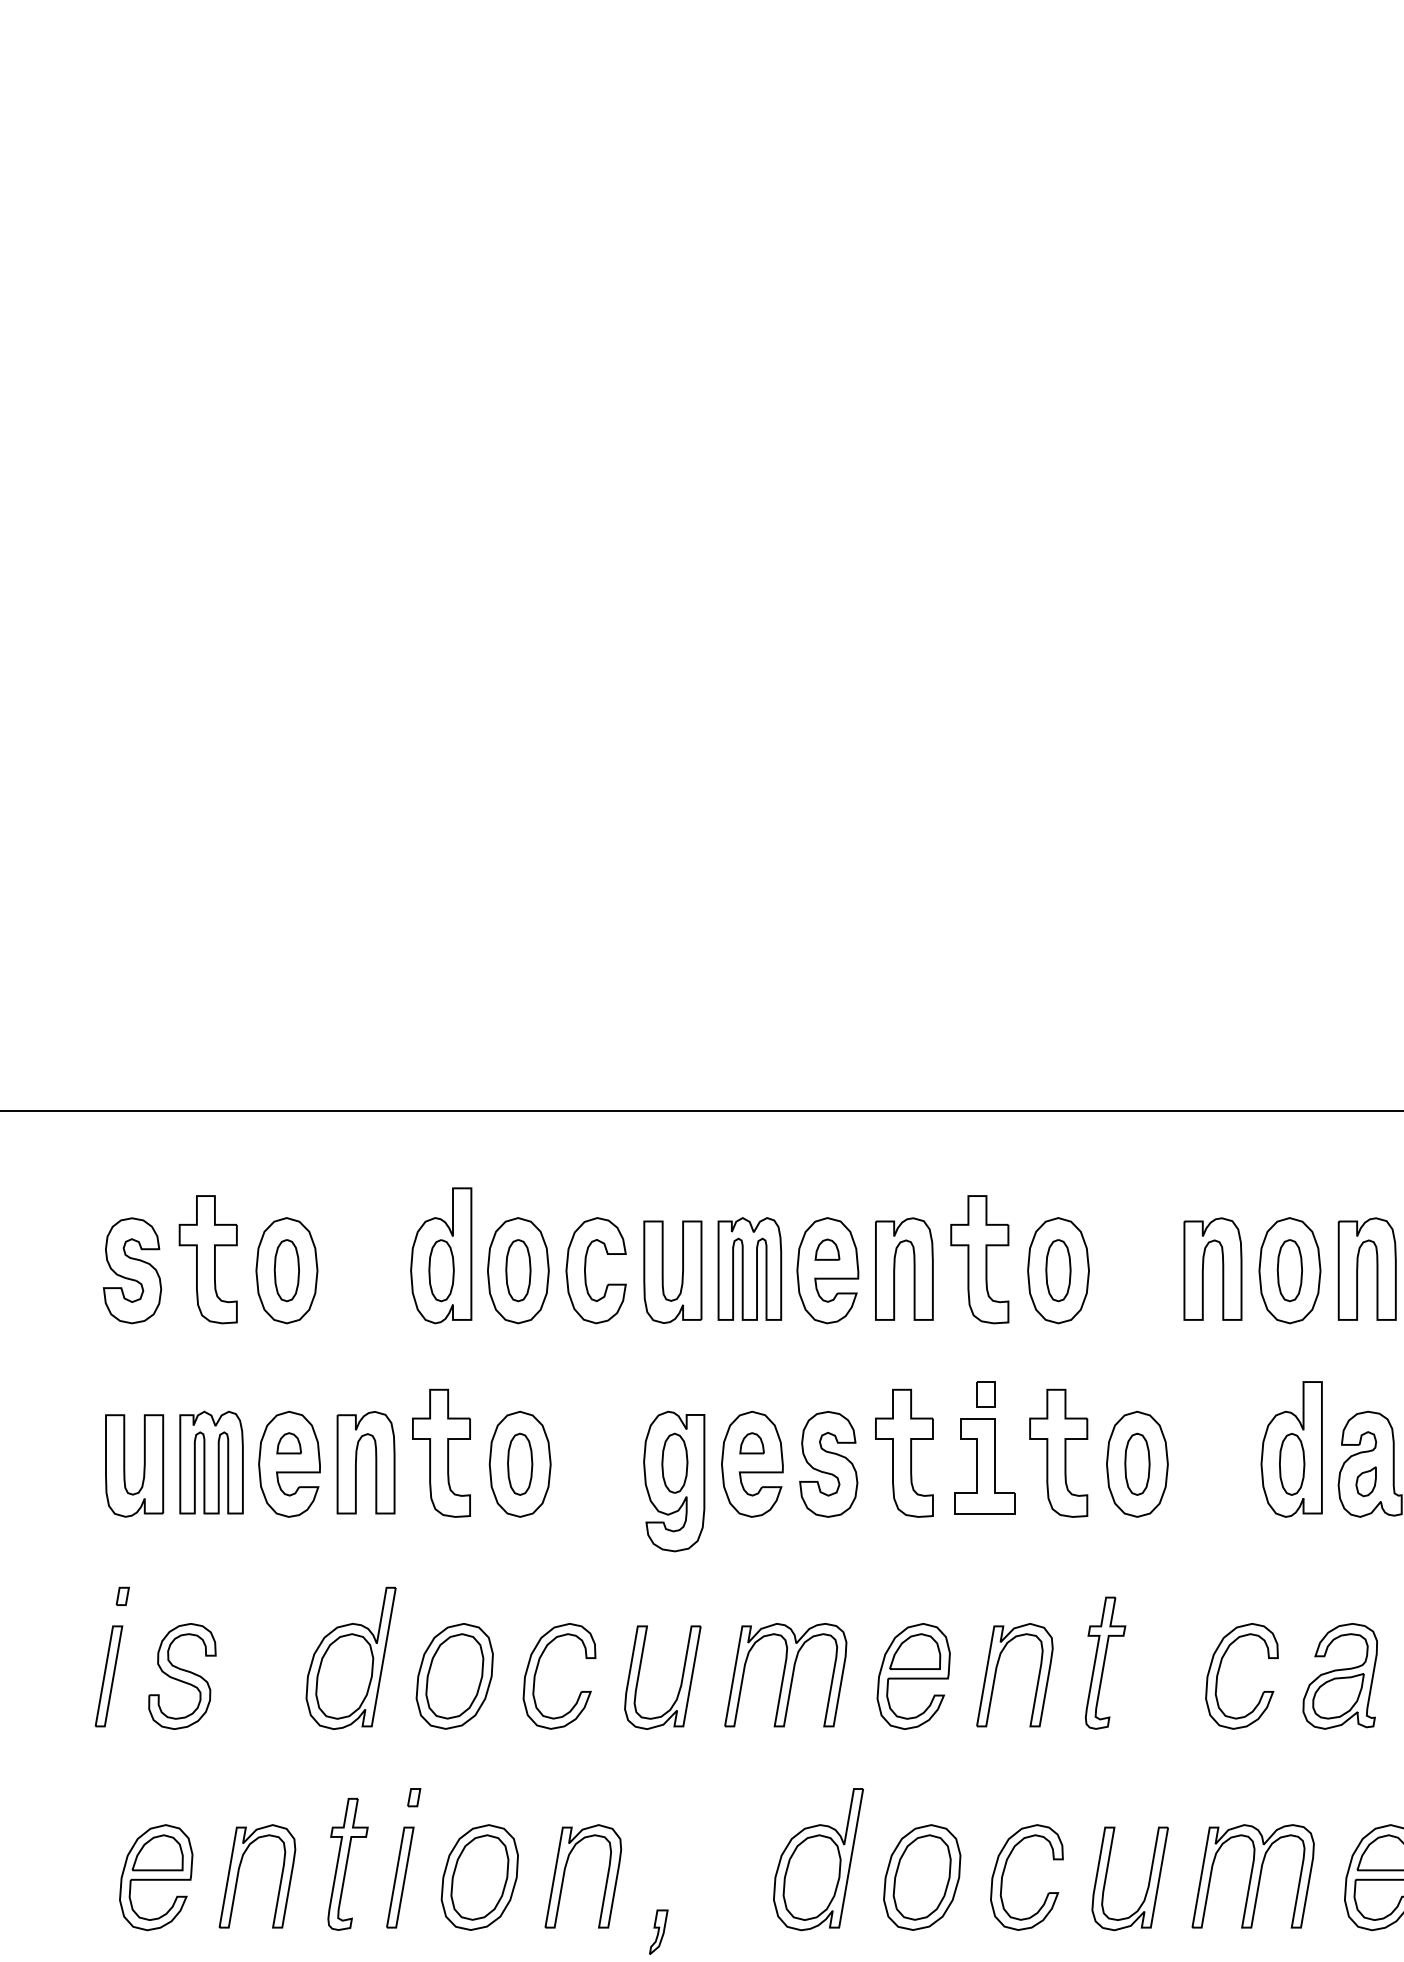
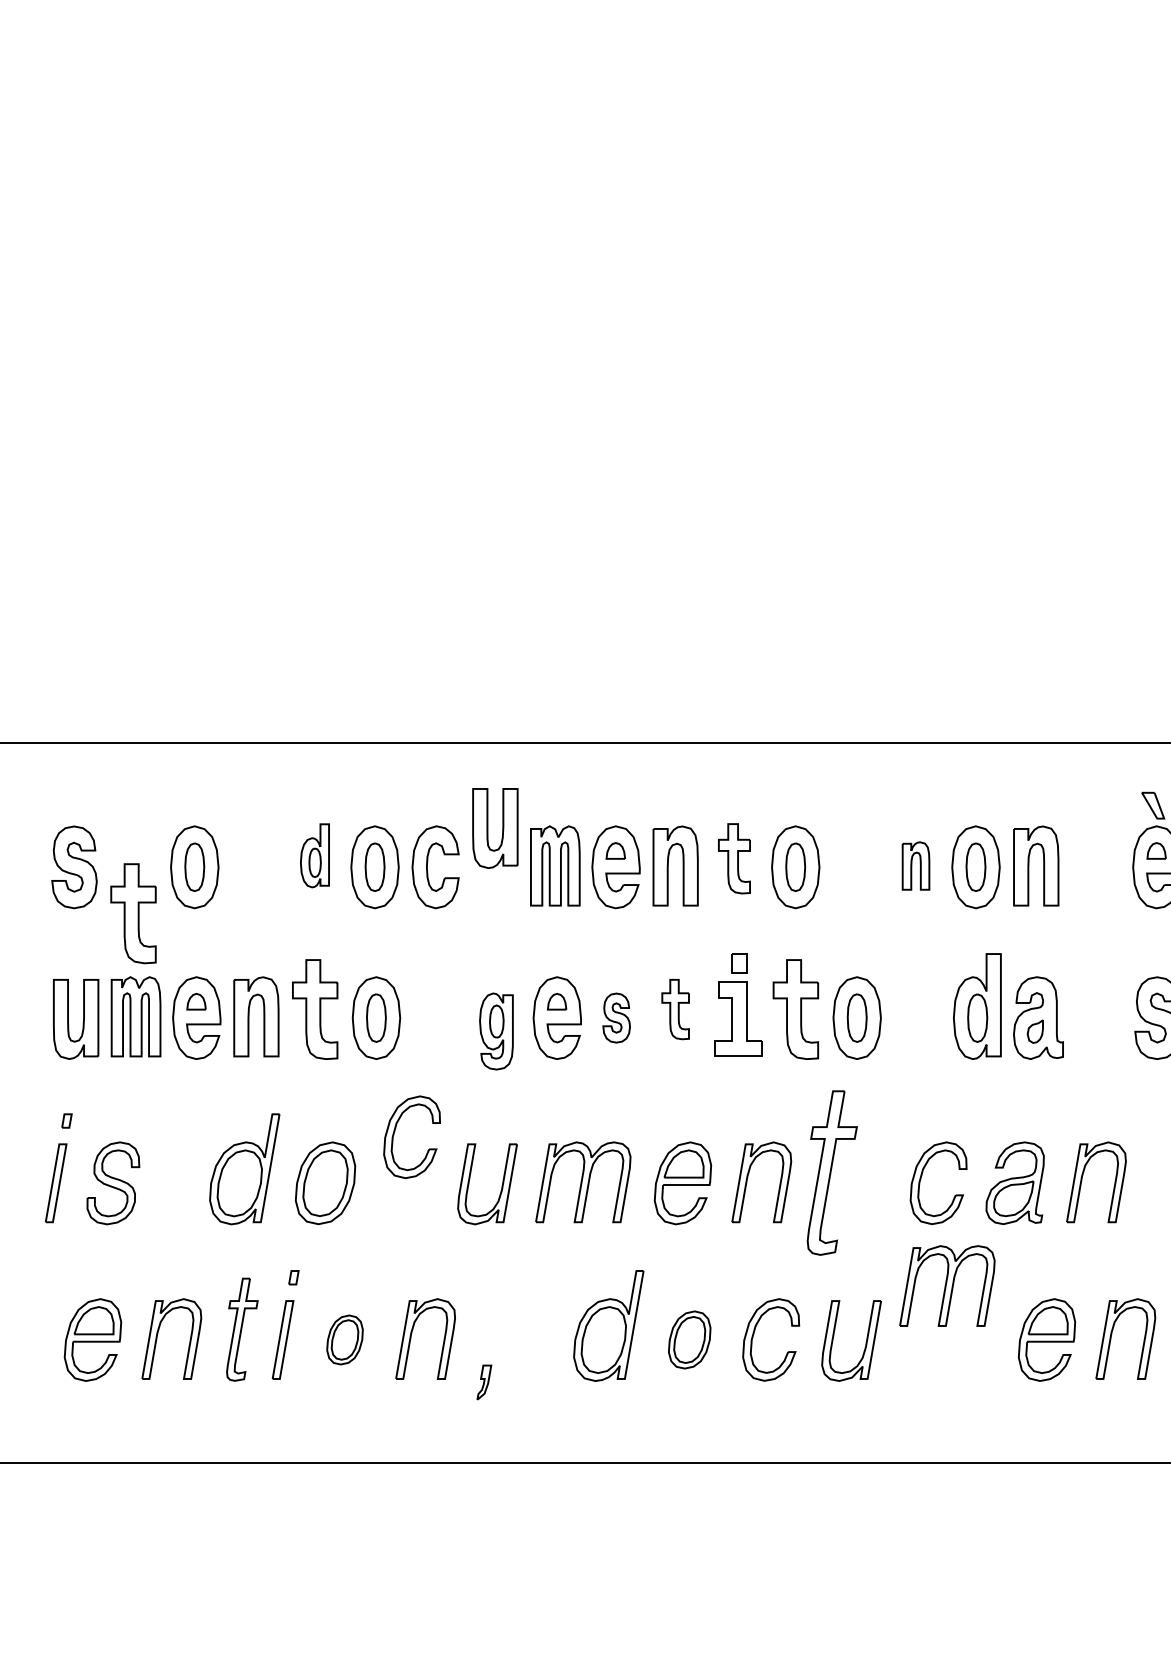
part: (440, 1255) -> (314, 855), size x0.6
part: (208, 1259) -> (133, 913), moved
part: (979, 1259) -> (734, 858), size x0.7
part: (1212, 1268) -> (915, 865), size x0.6
part: (664, 1272) -> (488, 828), moved
part: (904, 1453) -> (675, 1009), size x0.6
part: (828, 1463) -> (616, 1017), size x0.6
part: (674, 1481) -> (496, 1031), size x0.7
part: (1105, 1662) -> (832, 1172), size x1.6
part: (538, 1668) -> (395, 1131), moved
part: (1253, 1875) -> (947, 1285), moved
part: (479, 1876) -> (344, 1339), size x0.6
part: (922, 1876) -> (689, 1339), size x0.7

